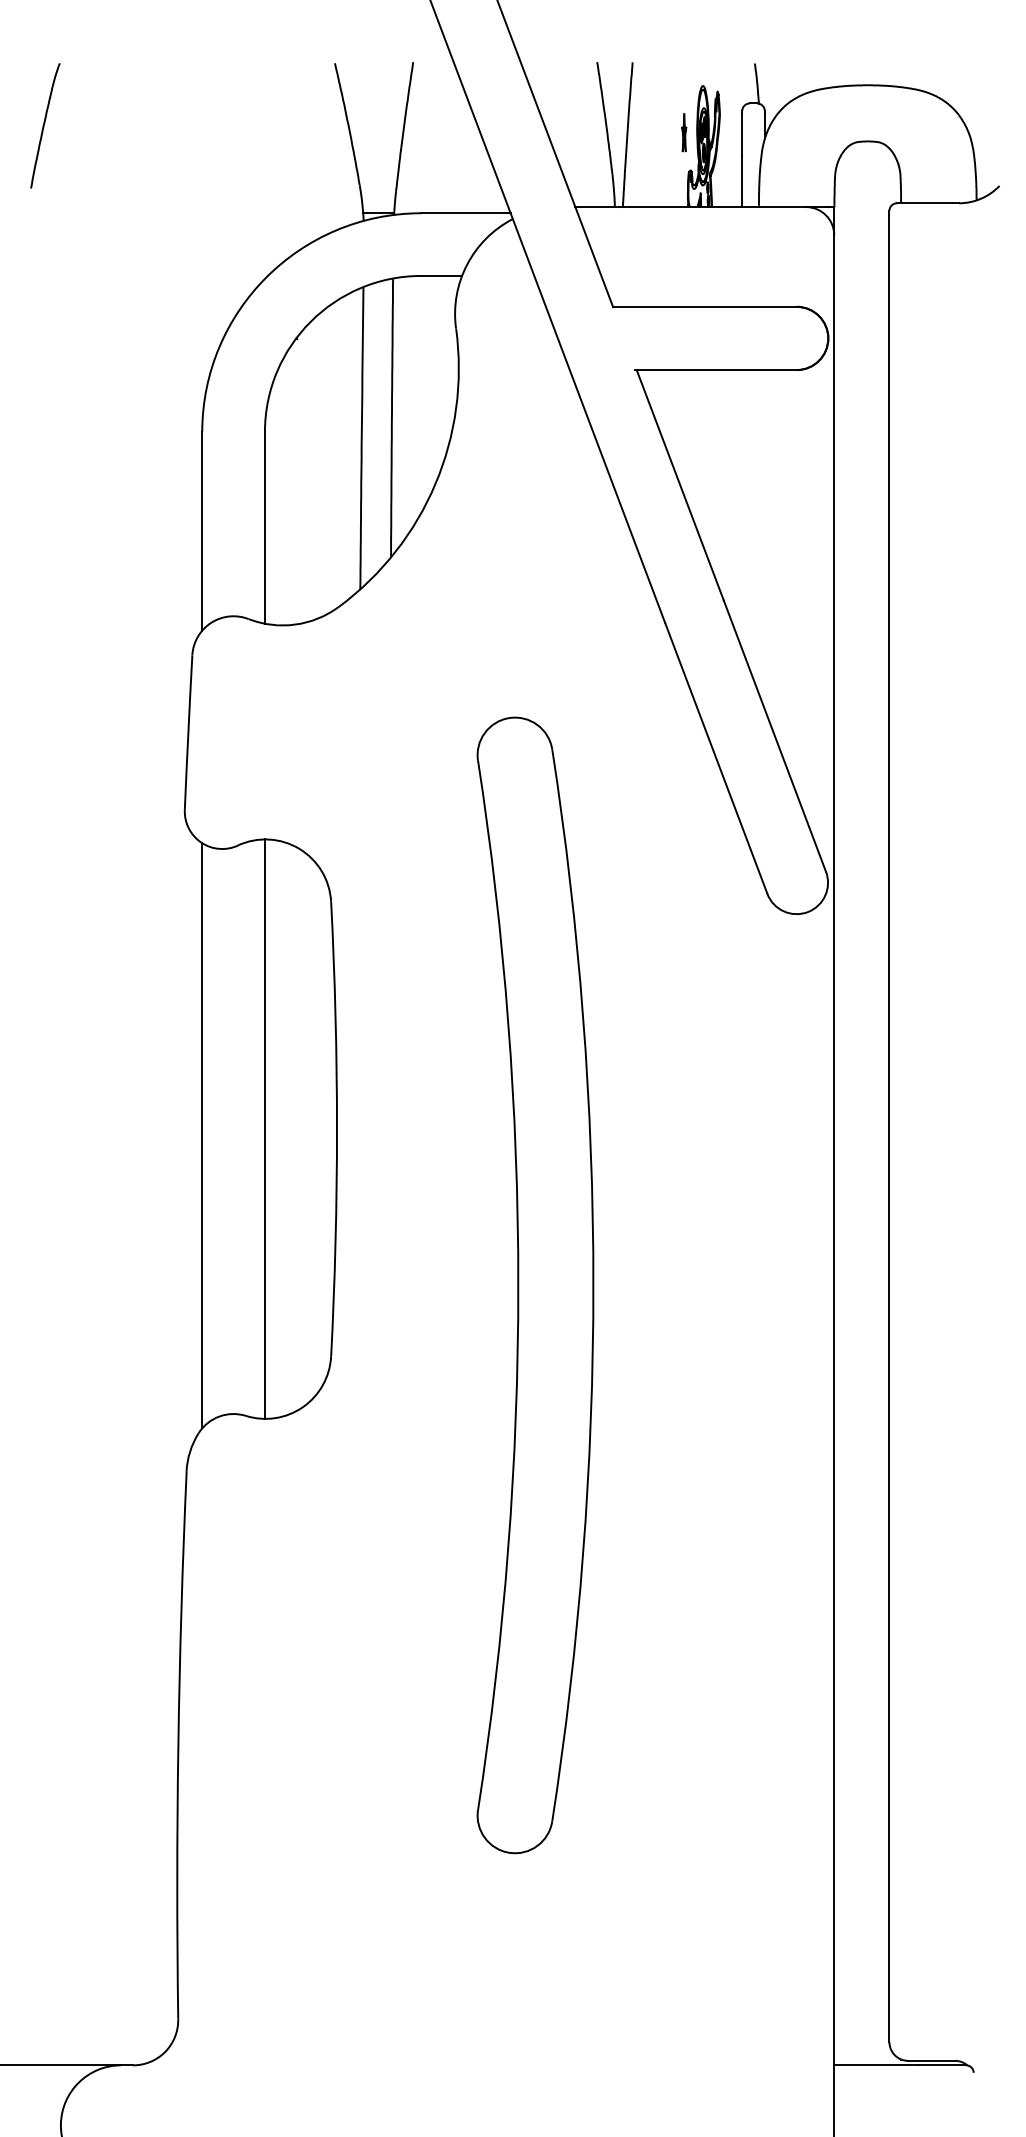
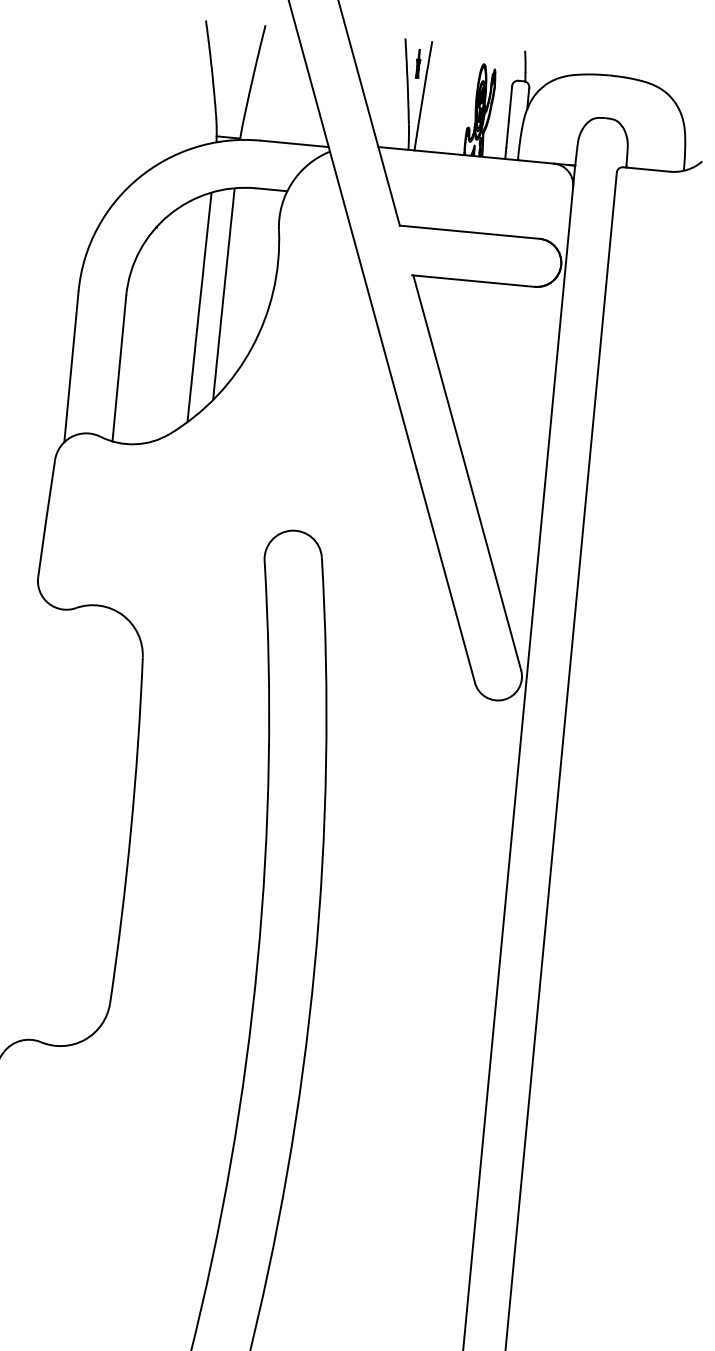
part: (684, 132) -> (418, 63), moved
line: (264, 1128) -> (75, 825), removed
line: (202, 1135) -> (28, 825), removed

